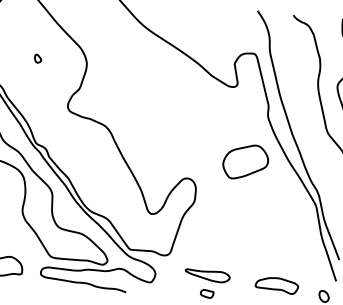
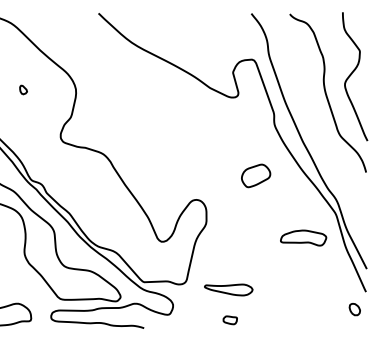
part: (245, 161) -> (255, 175), size x0.6
part: (207, 275) -> (228, 289), moved
part: (276, 284) -> (303, 237), moved

